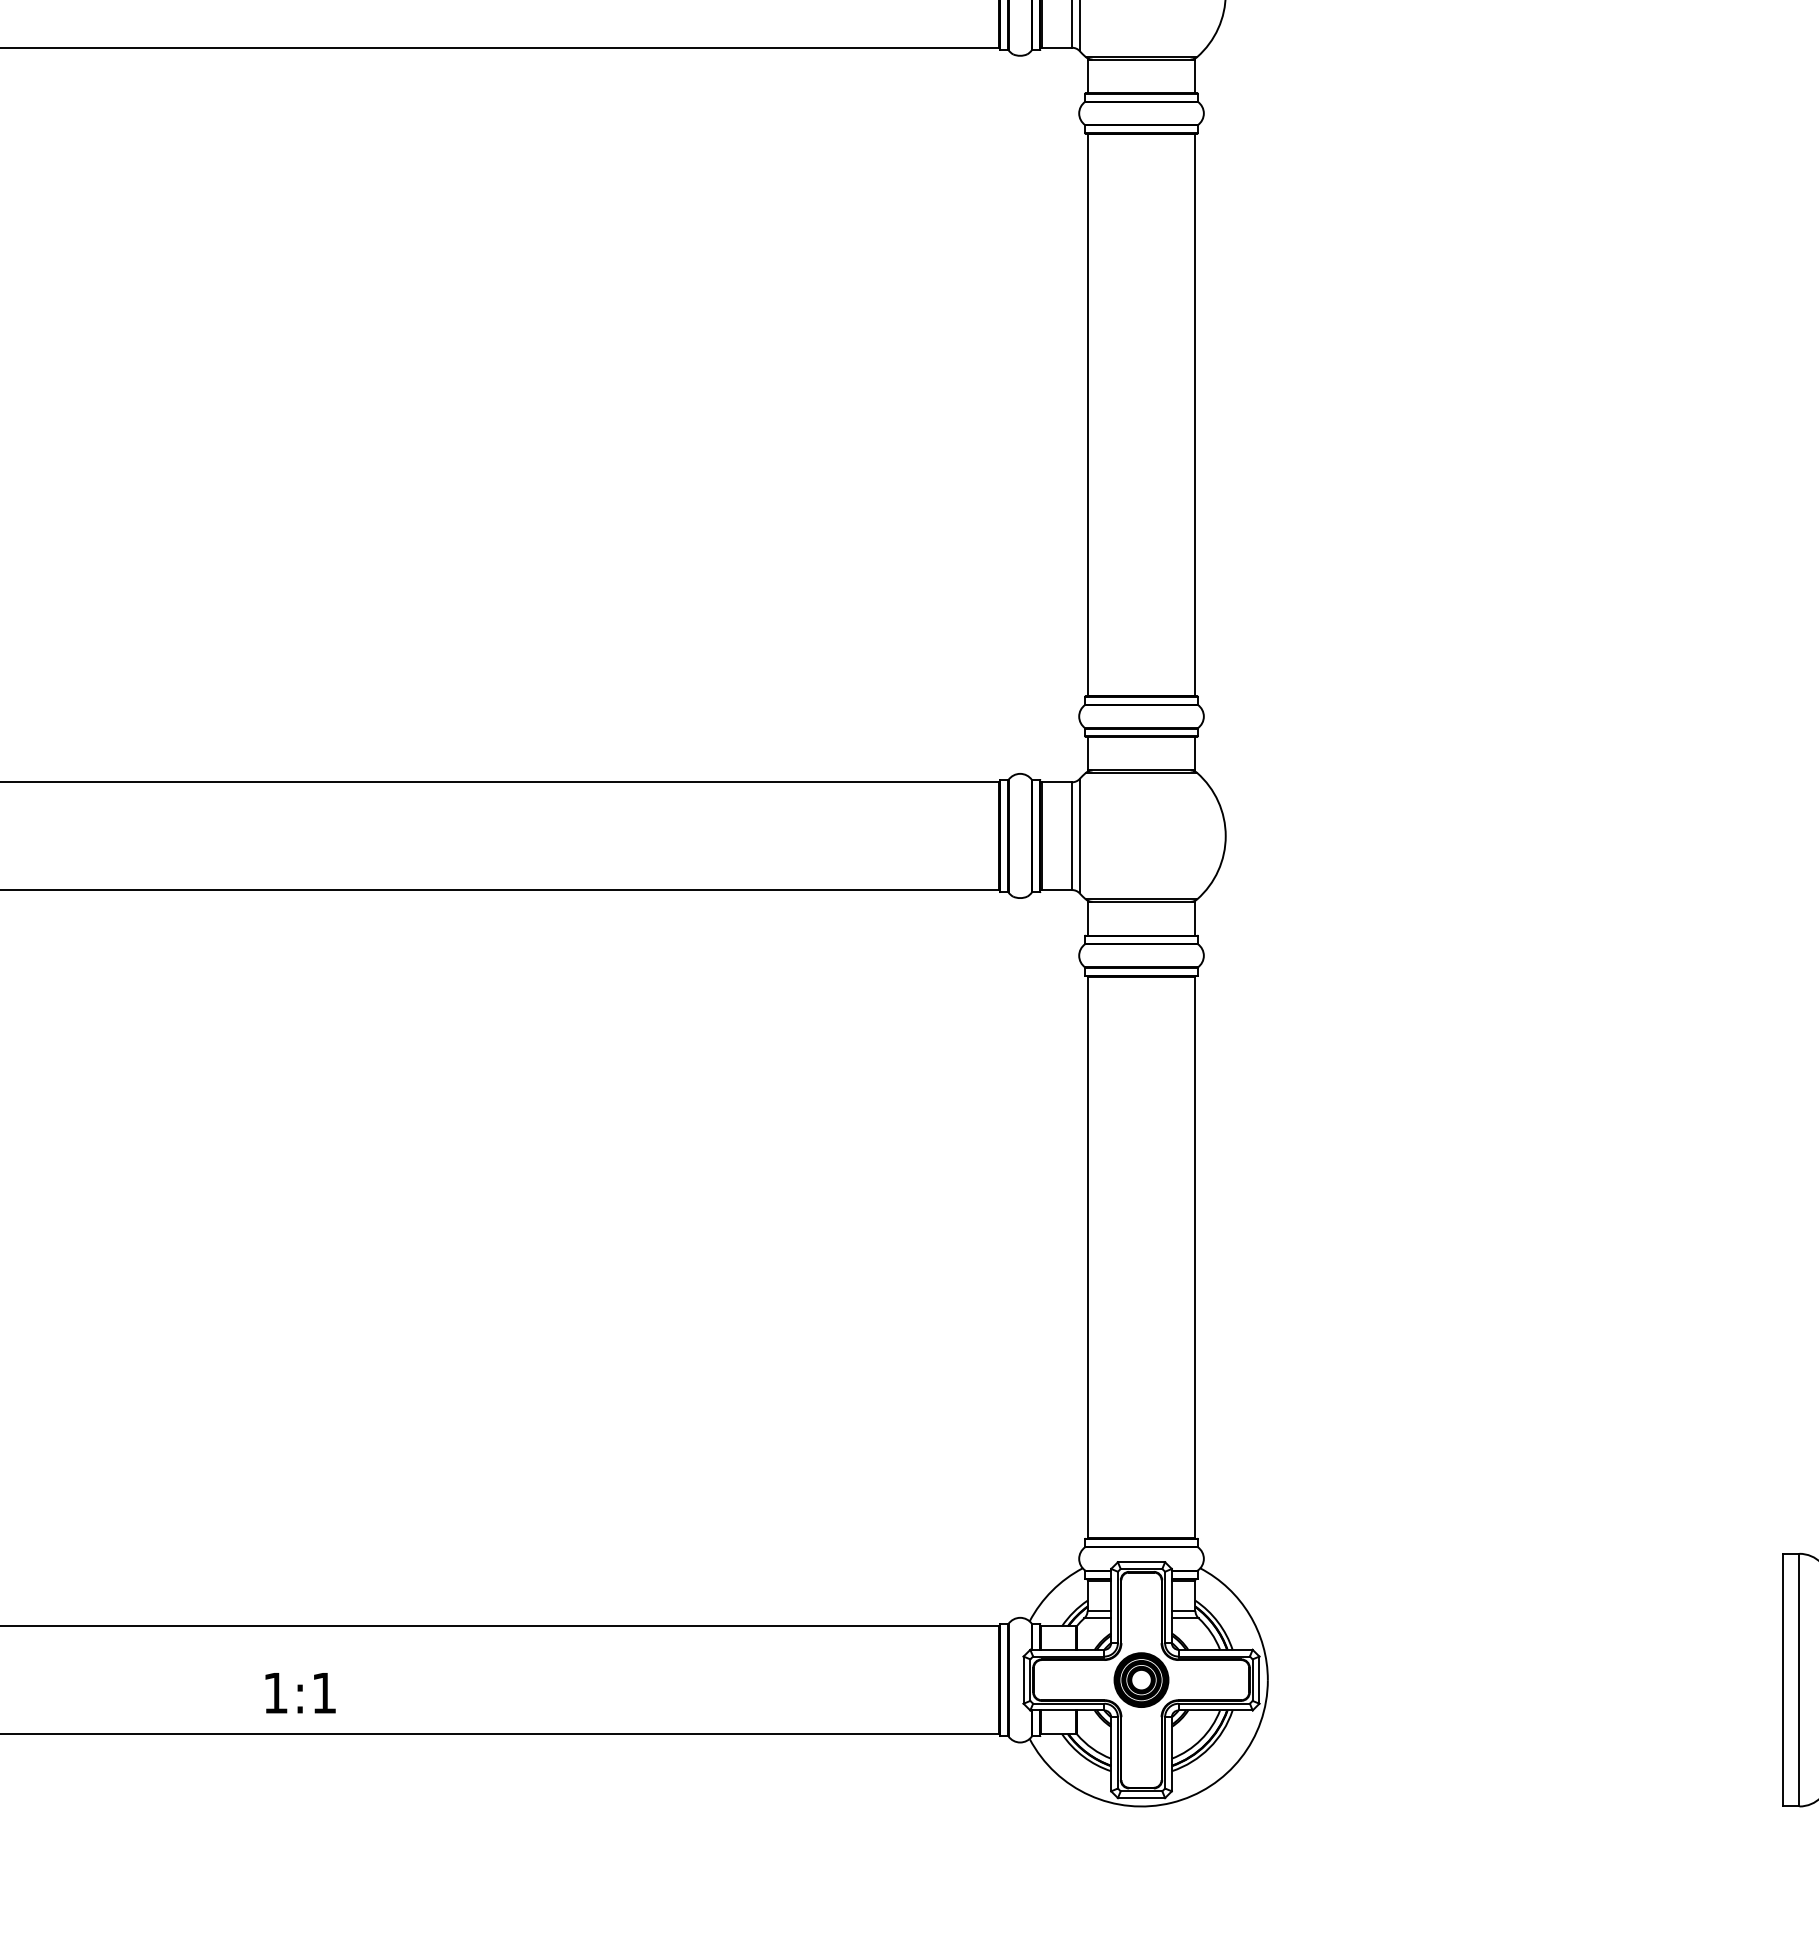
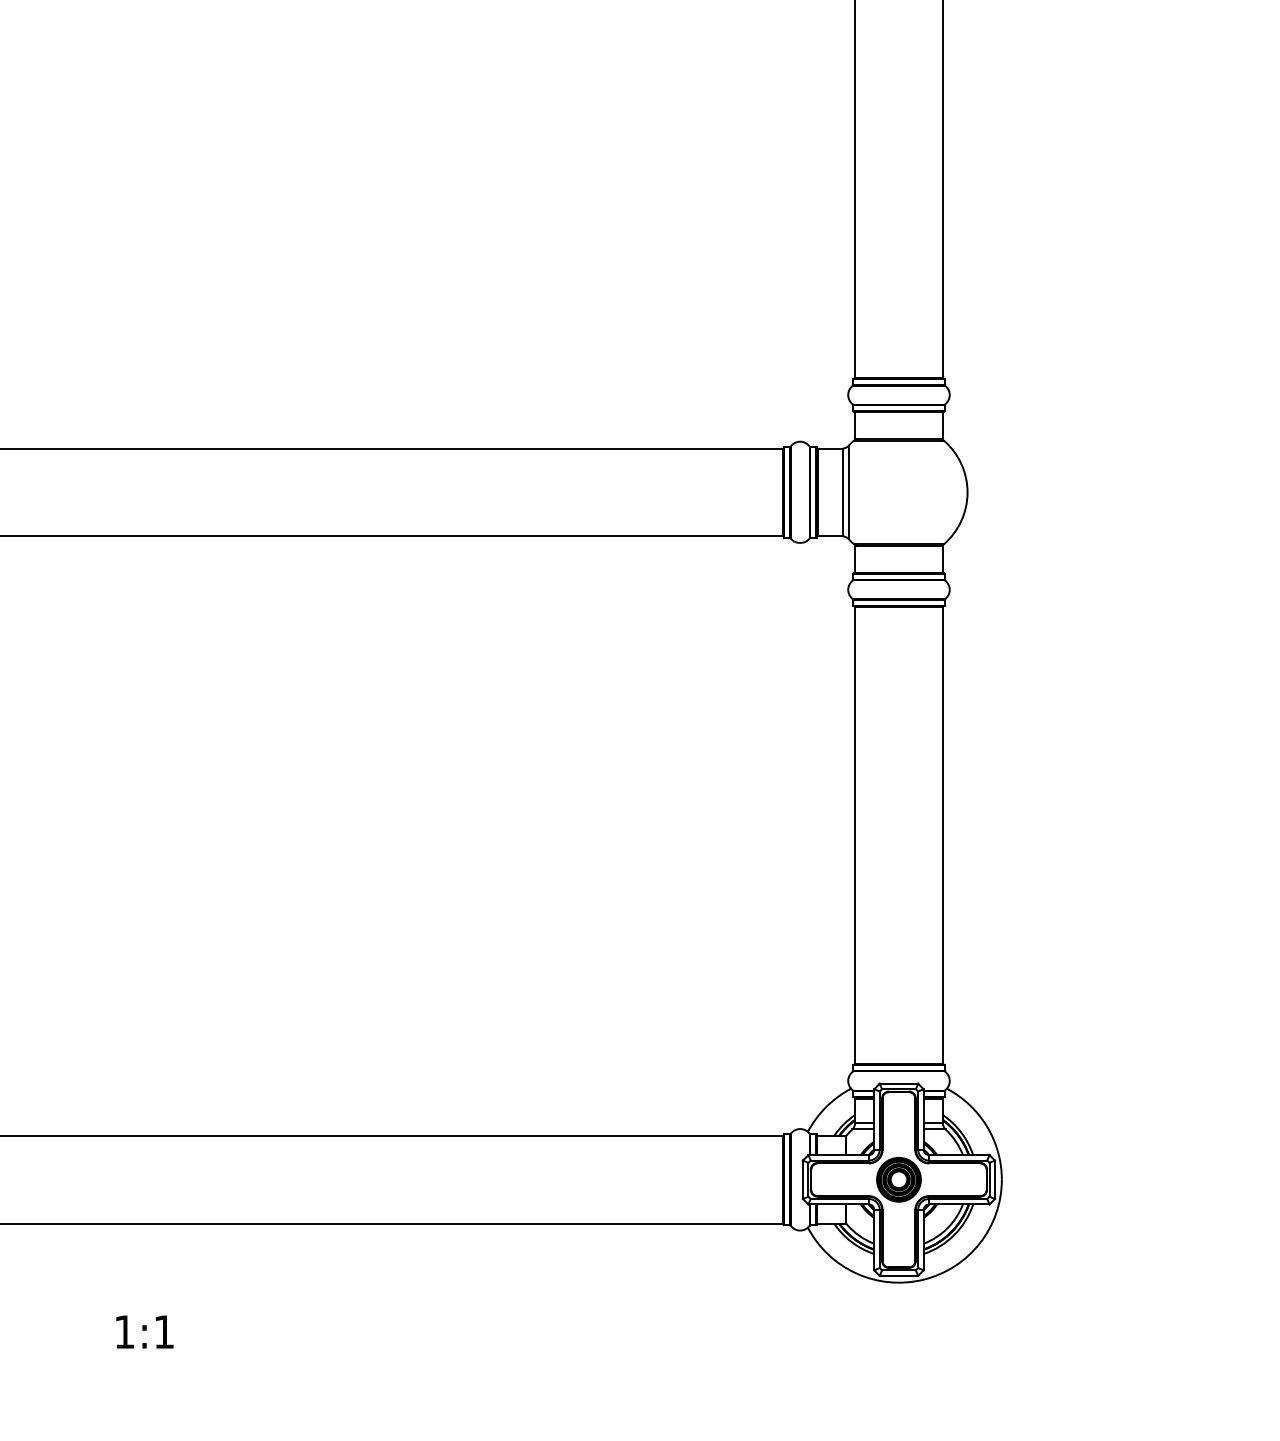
text: (300, 1693) -> (144, 1332), moved

